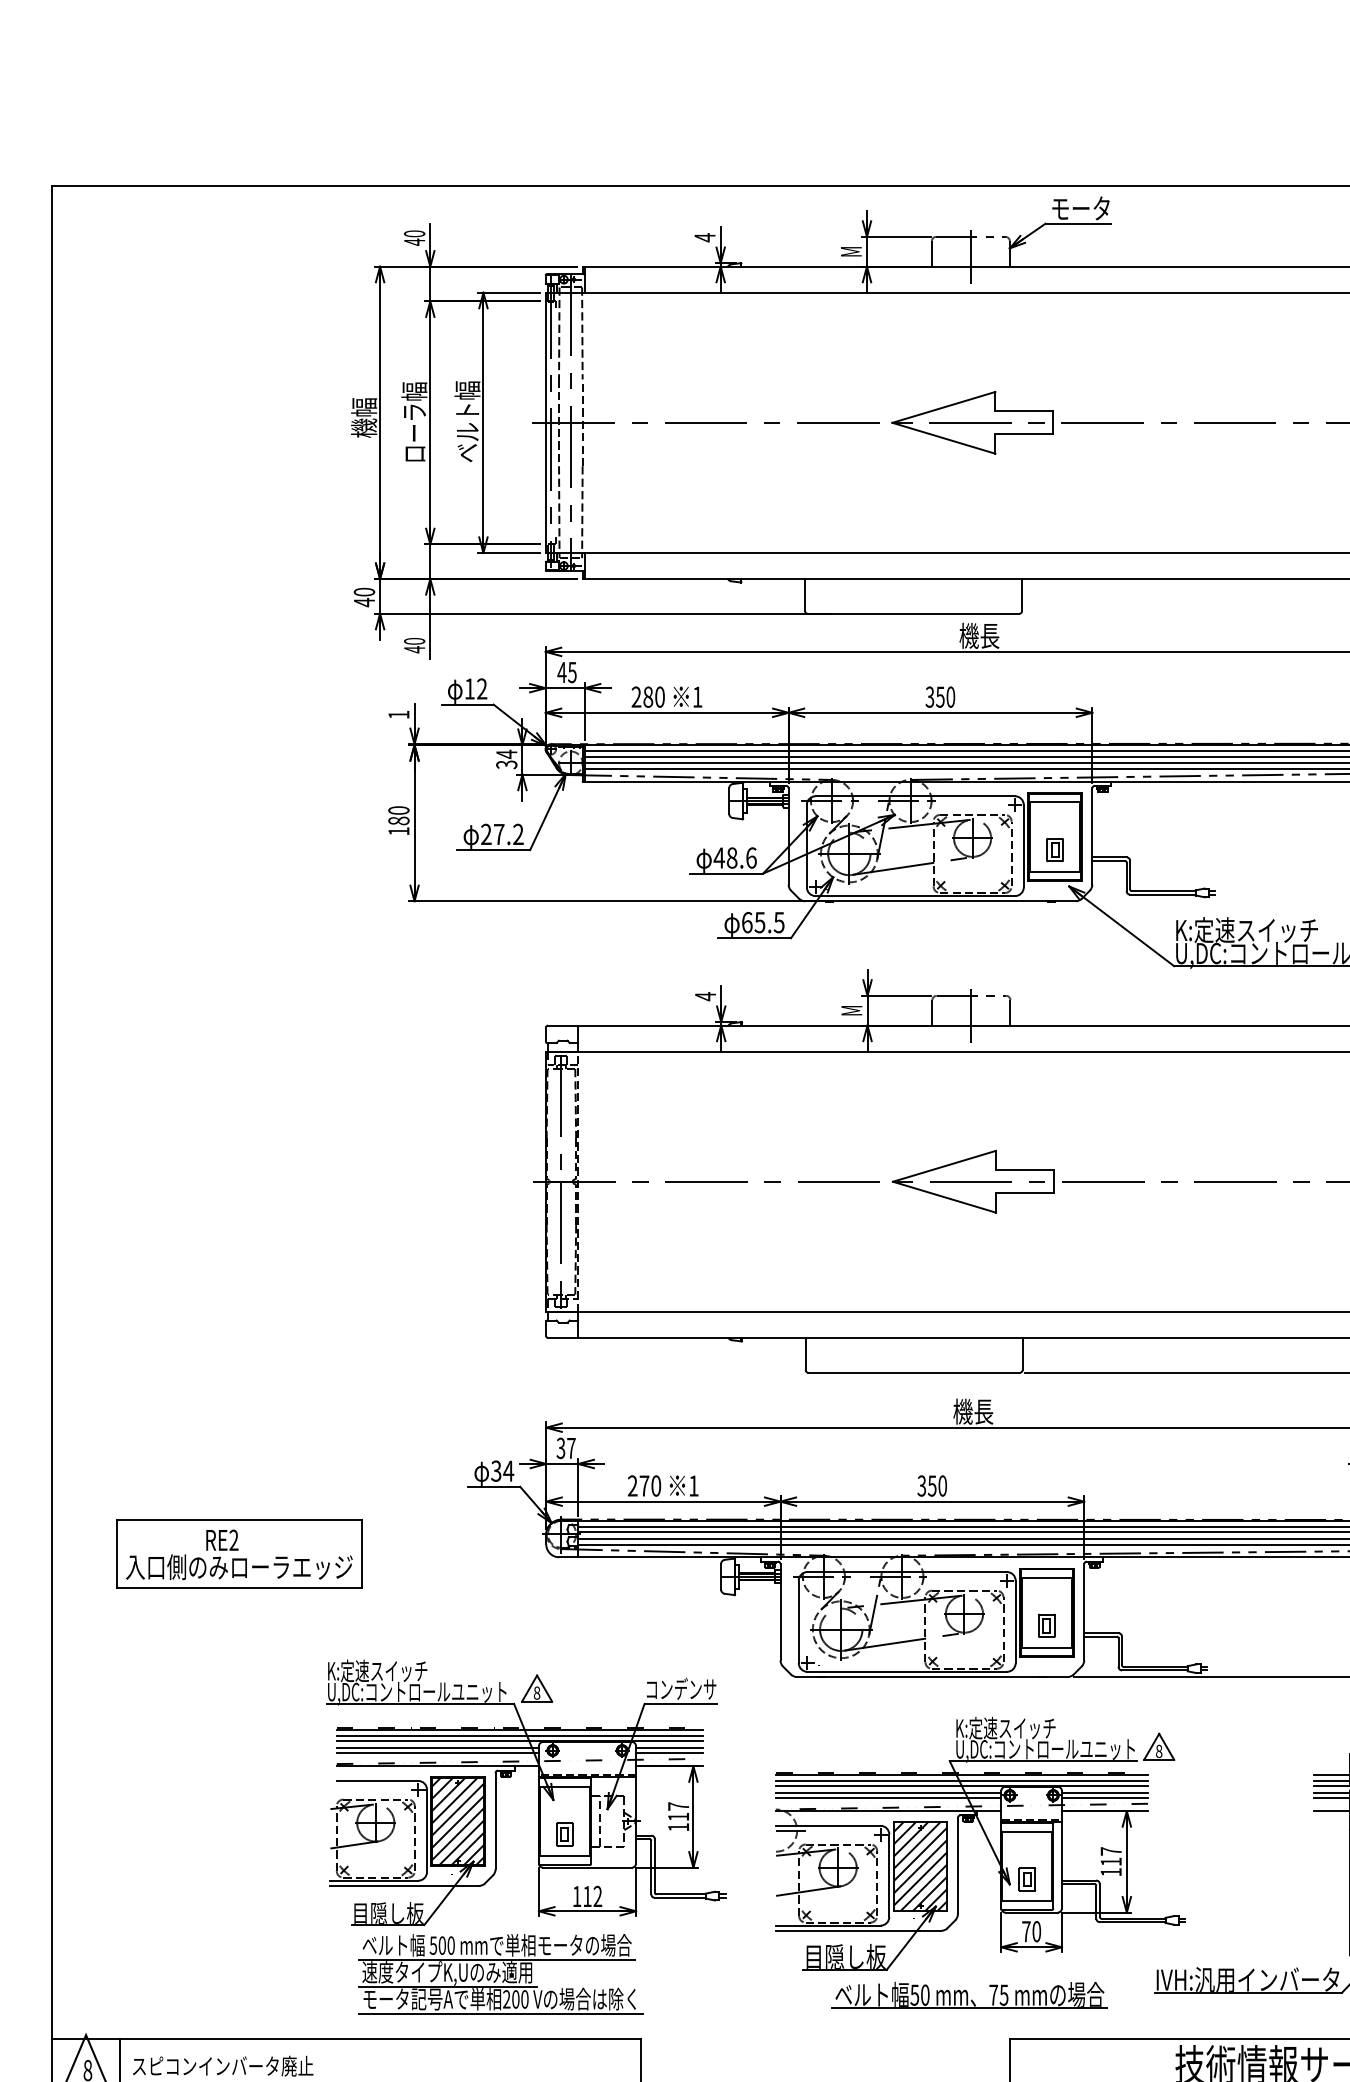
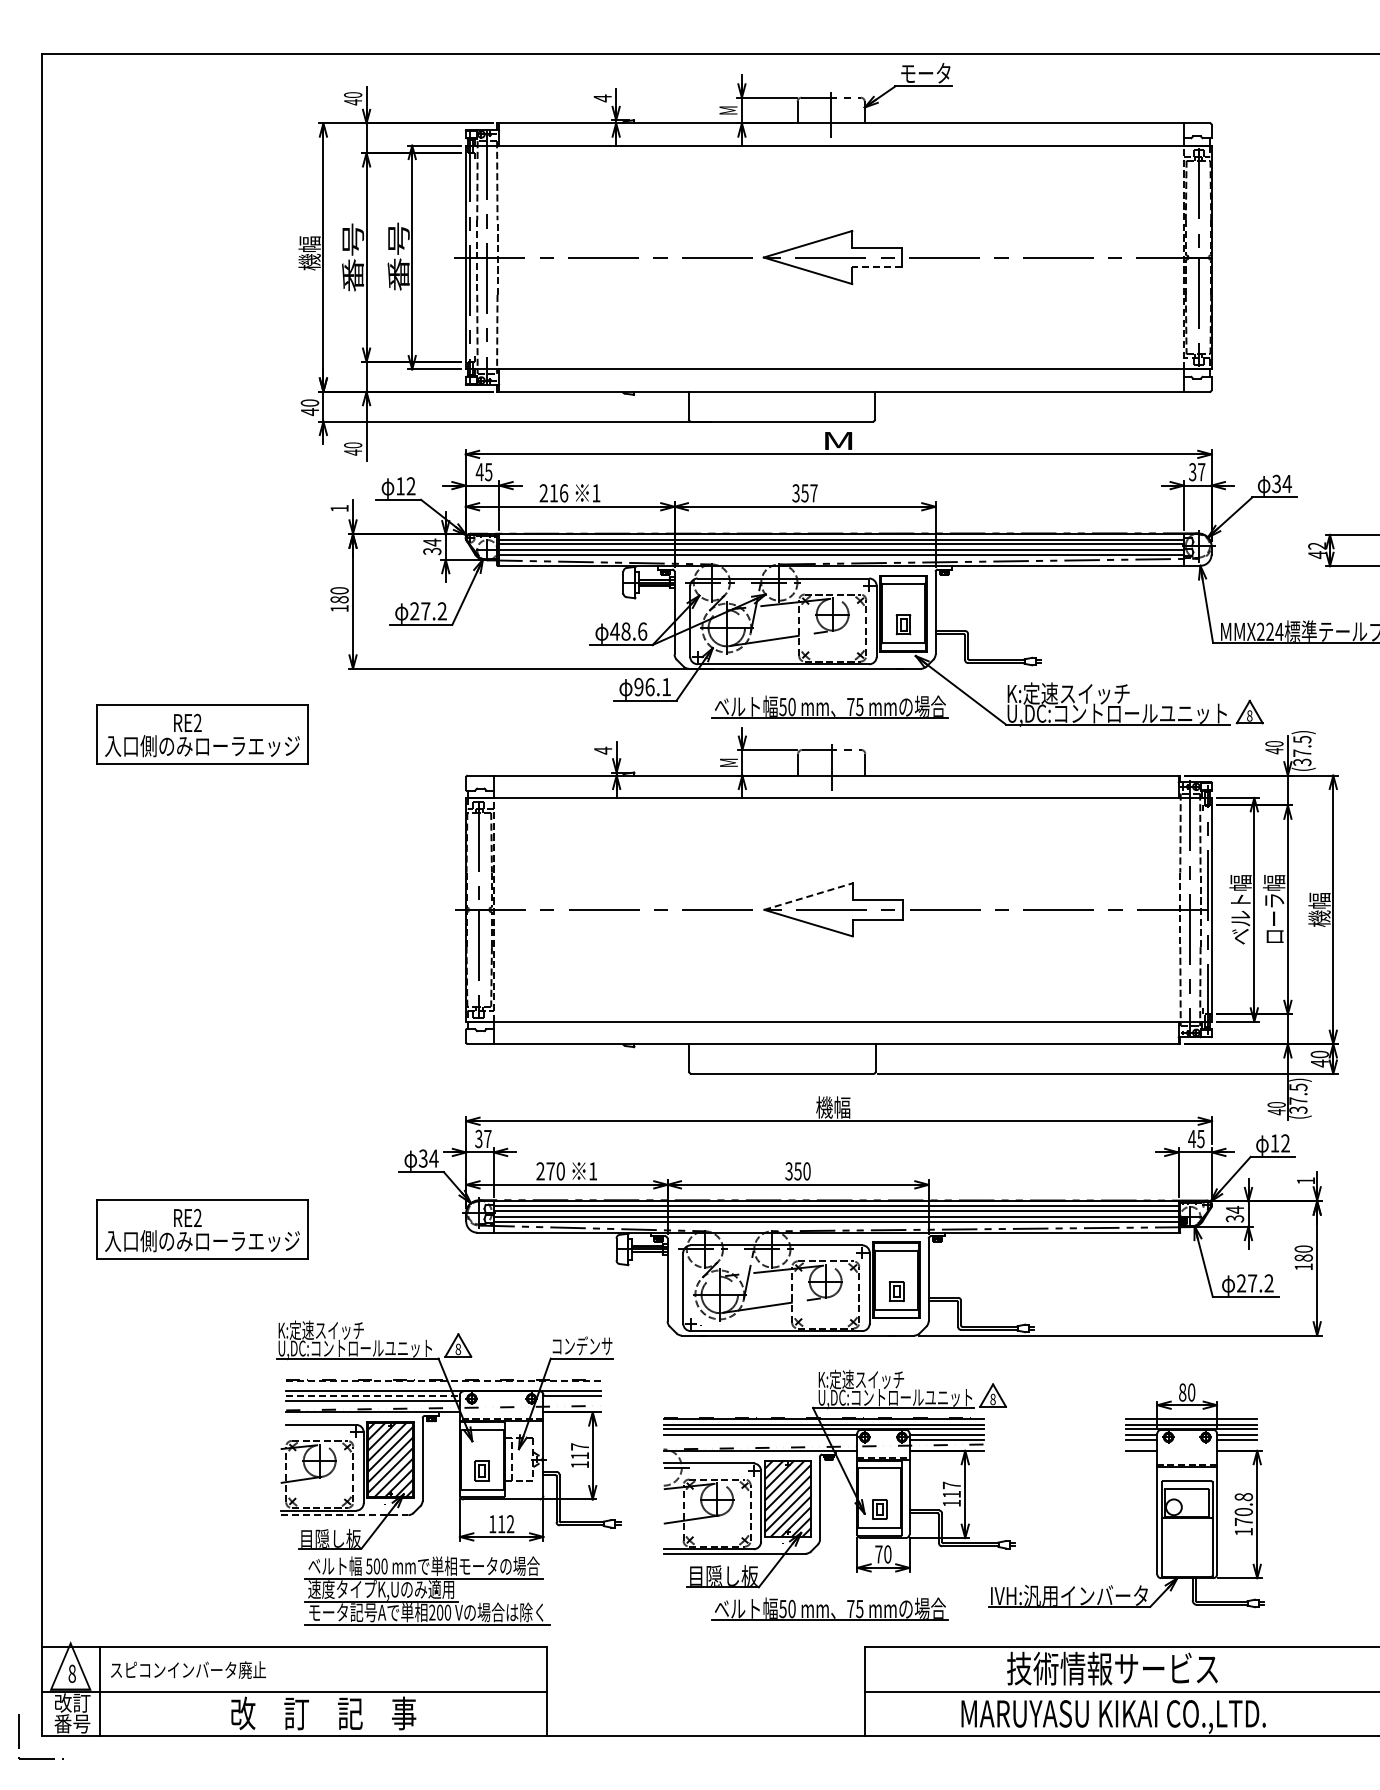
text: (413, 421) -> (352, 256), ローラ幅 -> 番号
text: (467, 421) -> (398, 256), ベルト幅 -> 番号
line: (1024, 434) -> (877, 267), solid -> dashed
text: (979, 635) -> (838, 440), 機長 -> M
text: (653, 697) -> (558, 493), 280 -> 216
text: (950, 697) -> (813, 493), 350 -> 357
text: (762, 921) -> (652, 686), 65.5 -> 96.1
part: (968, 945) -> (829, 706), added
part: (239, 977) -> (202, 734), added
line: (945, 1166) -> (809, 896), solid -> dashed
text: (983, 1411) -> (842, 1107), 機長 -> 機幅
line: (520, 1729) -> (444, 1380), solid -> dashed
line: (519, 1735) -> (443, 1385), removed
line: (438, 1747) -> (373, 1396), solid -> dashed
line: (669, 1753) -> (572, 1401), removed
line: (888, 1797) -> (760, 1439), removed
line: (404, 1886) -> (344, 1515), solid -> dashed

